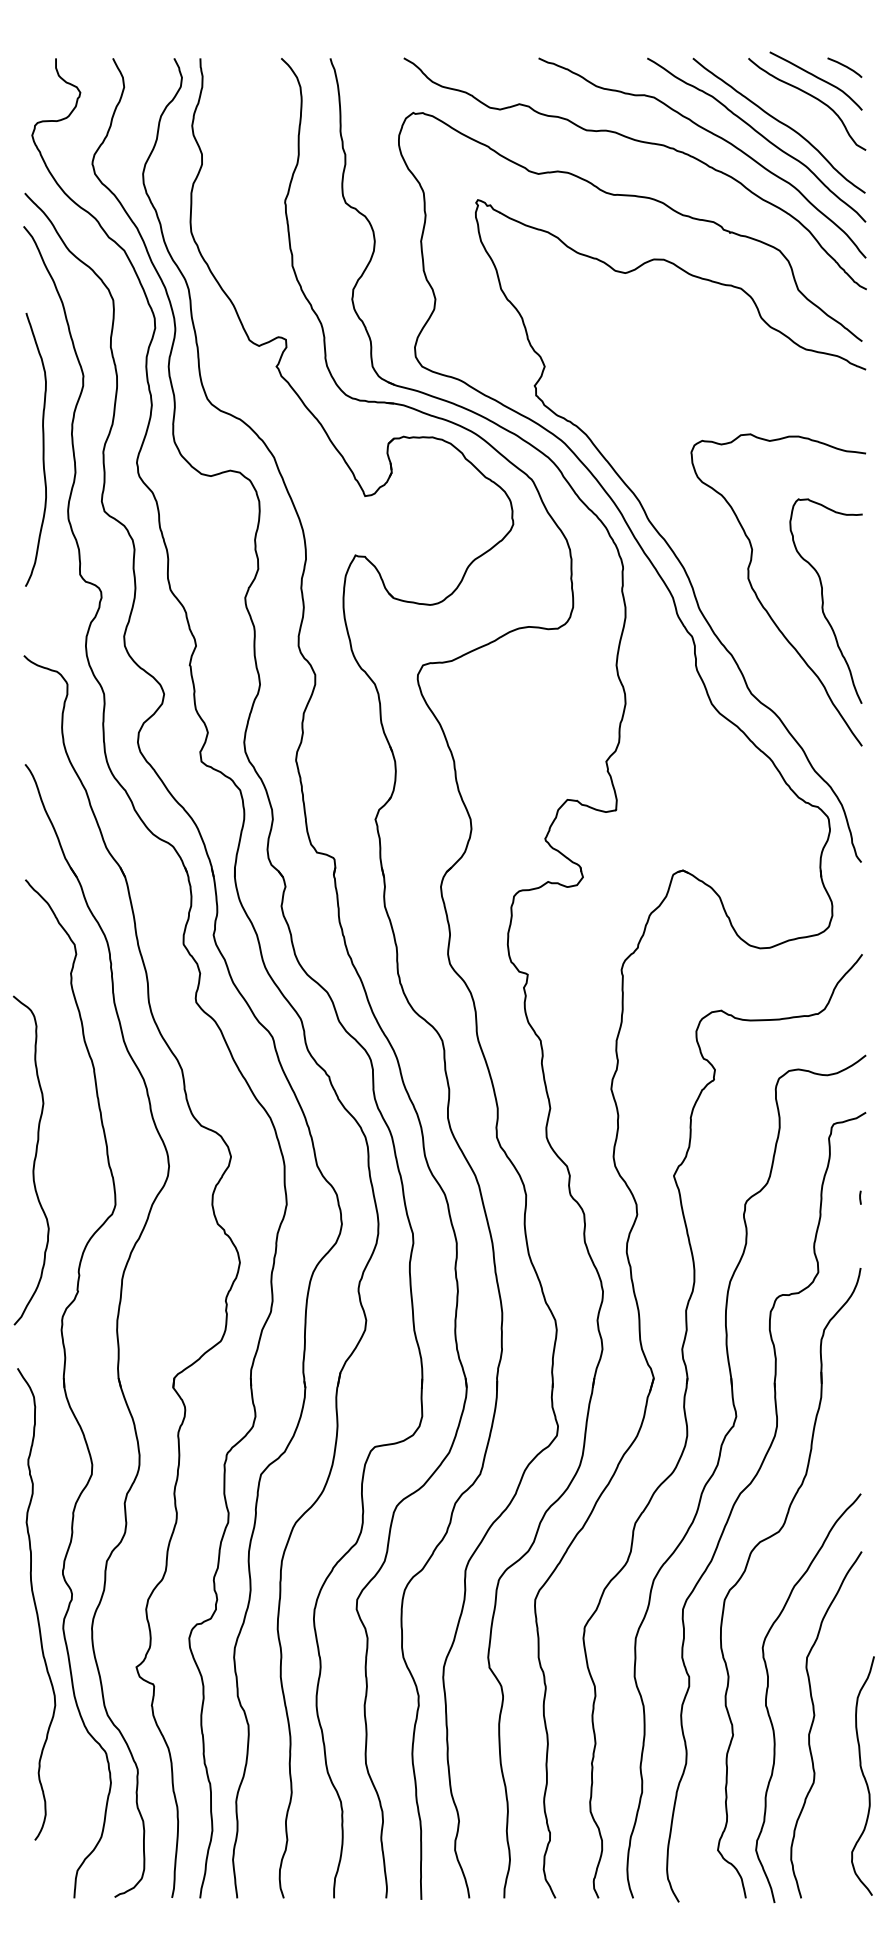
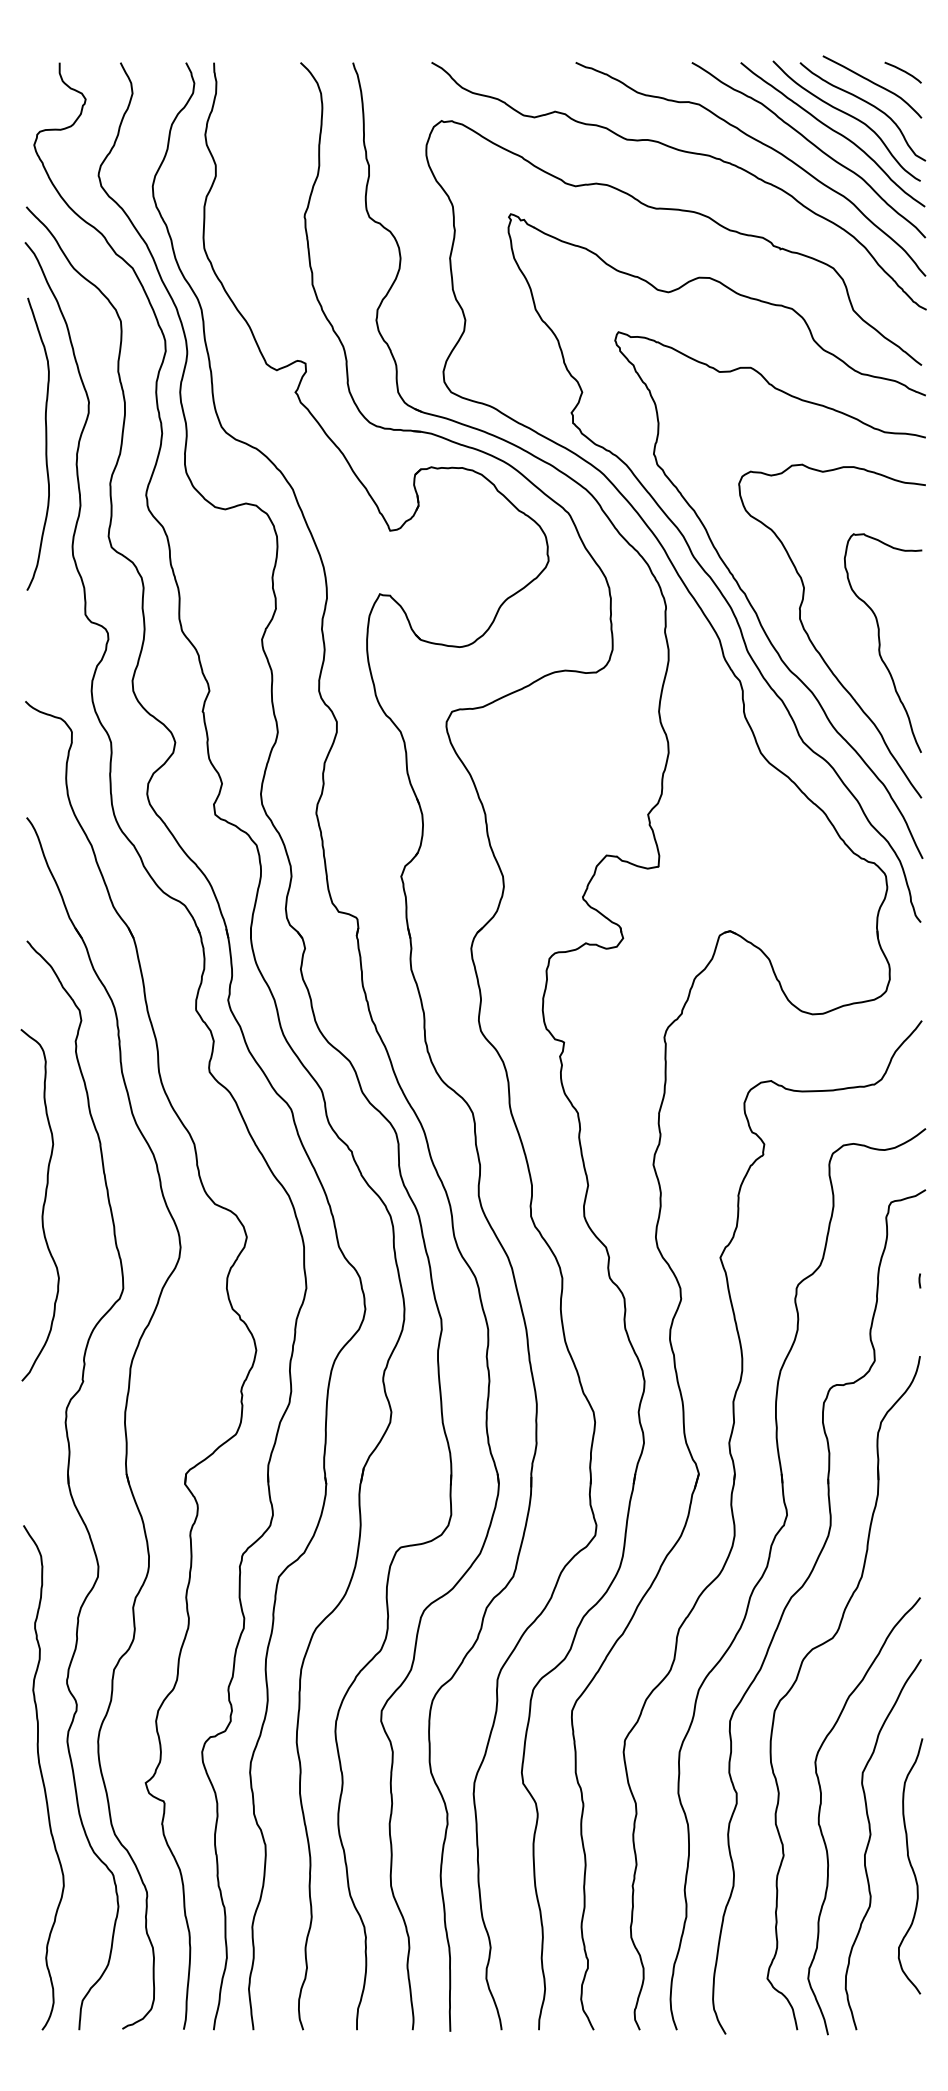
curve: (794, 108) -> (849, 116), added
curve: (42, 449) -> (45, 443), moved
curve: (703, 566) -> (752, 605), added
curve: (33, 1160) -> (42, 1205), moved
curve: (36, 1604) -> (43, 1777), moved
curve: (862, 1776) -> (910, 1866), moved

